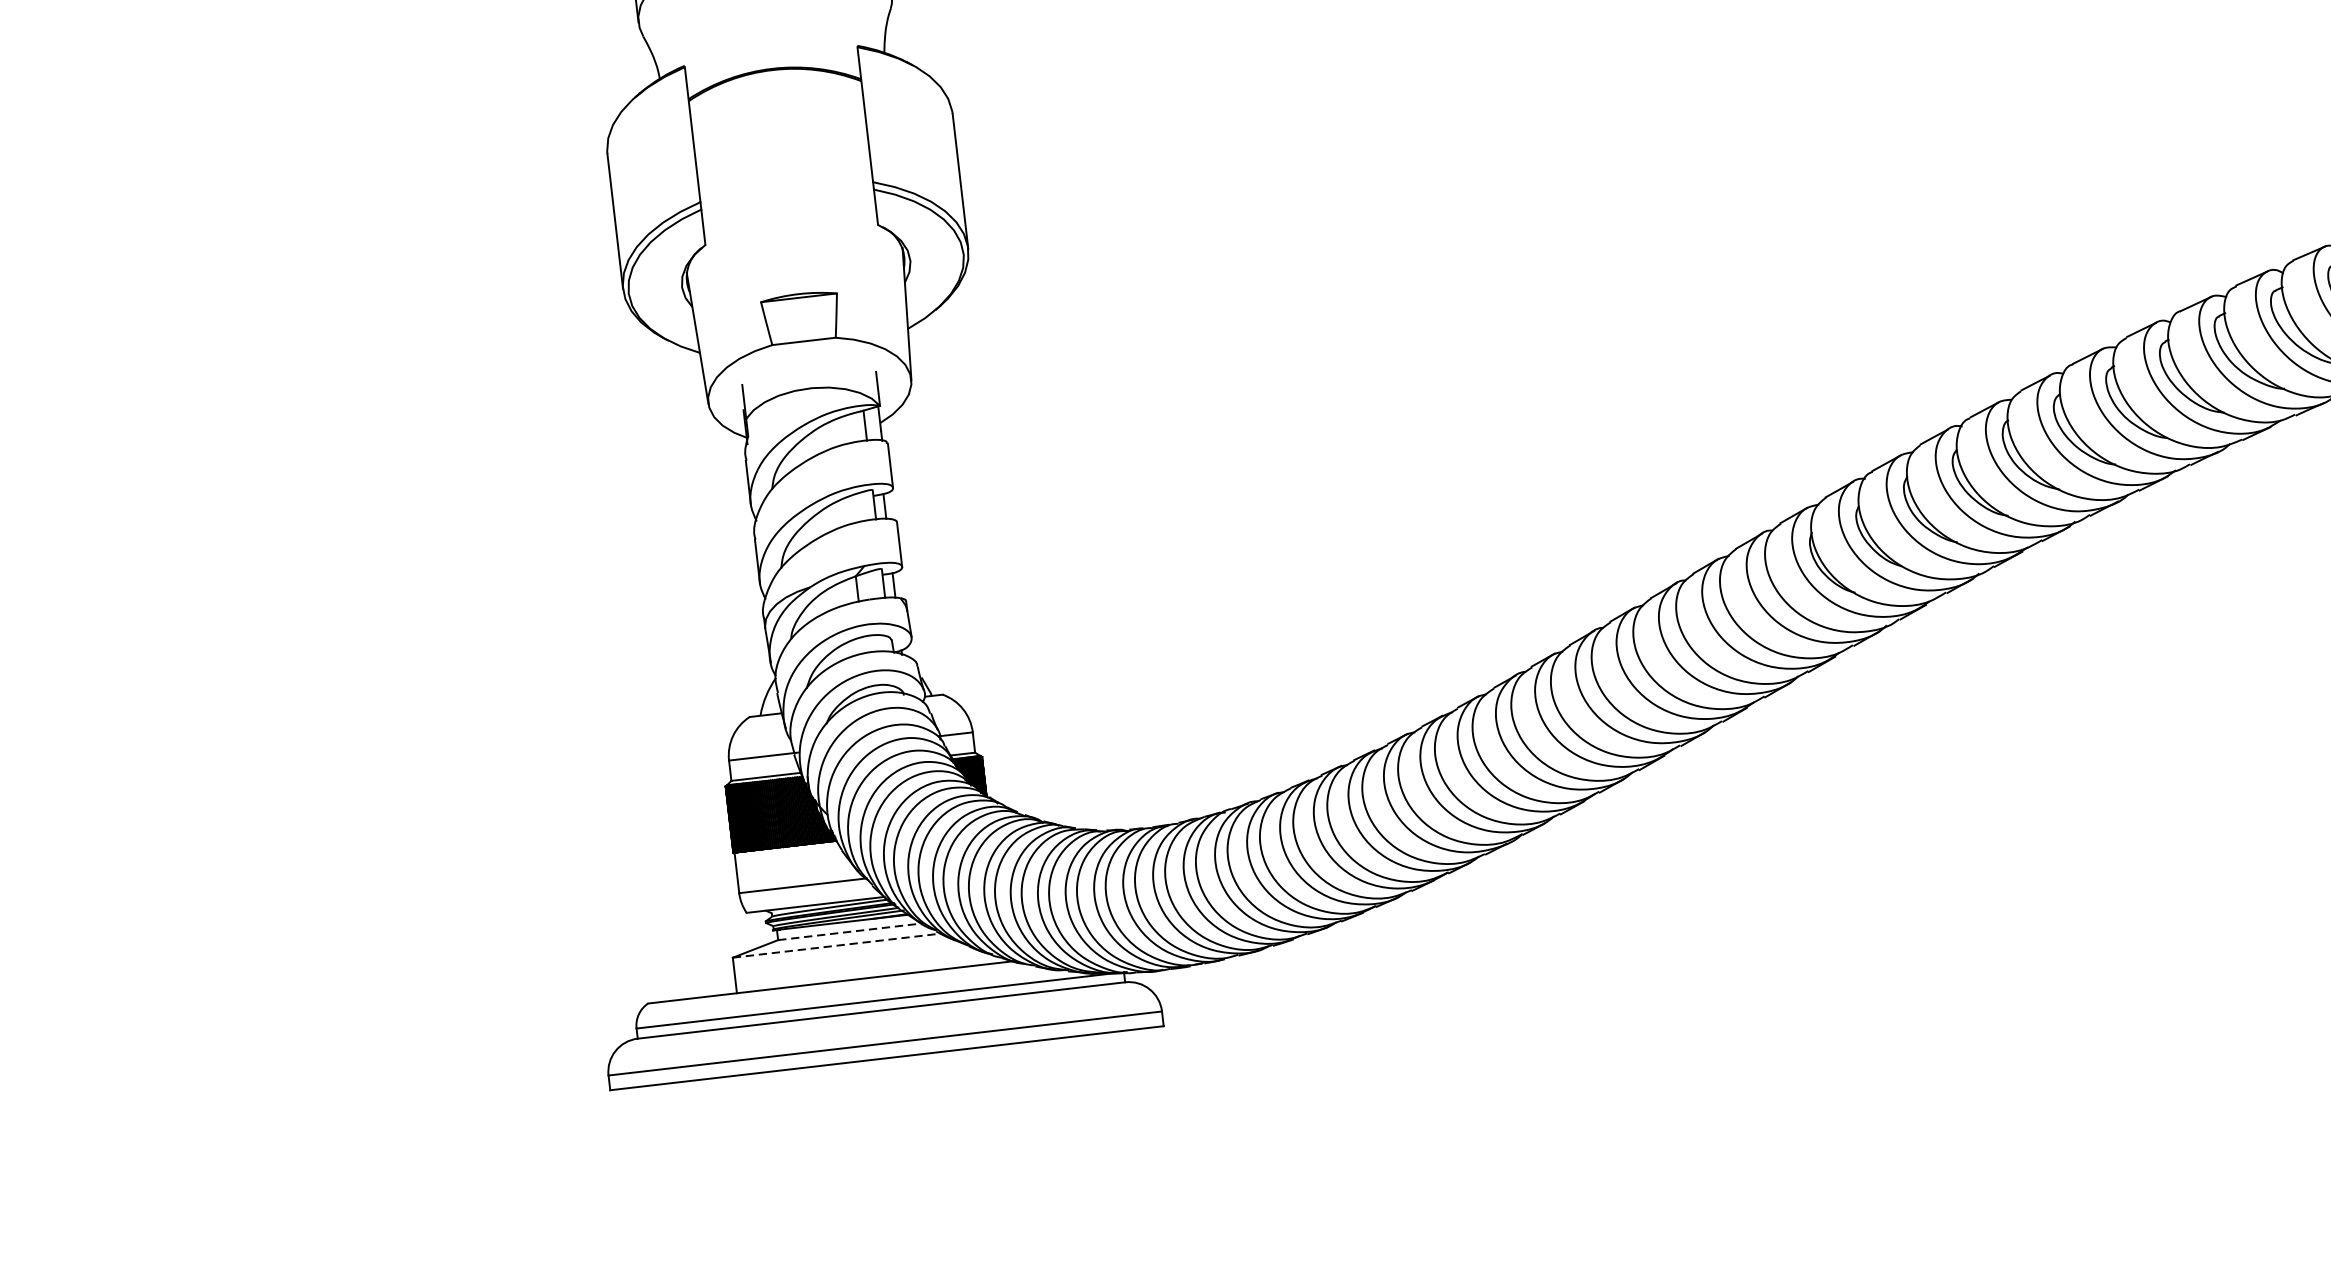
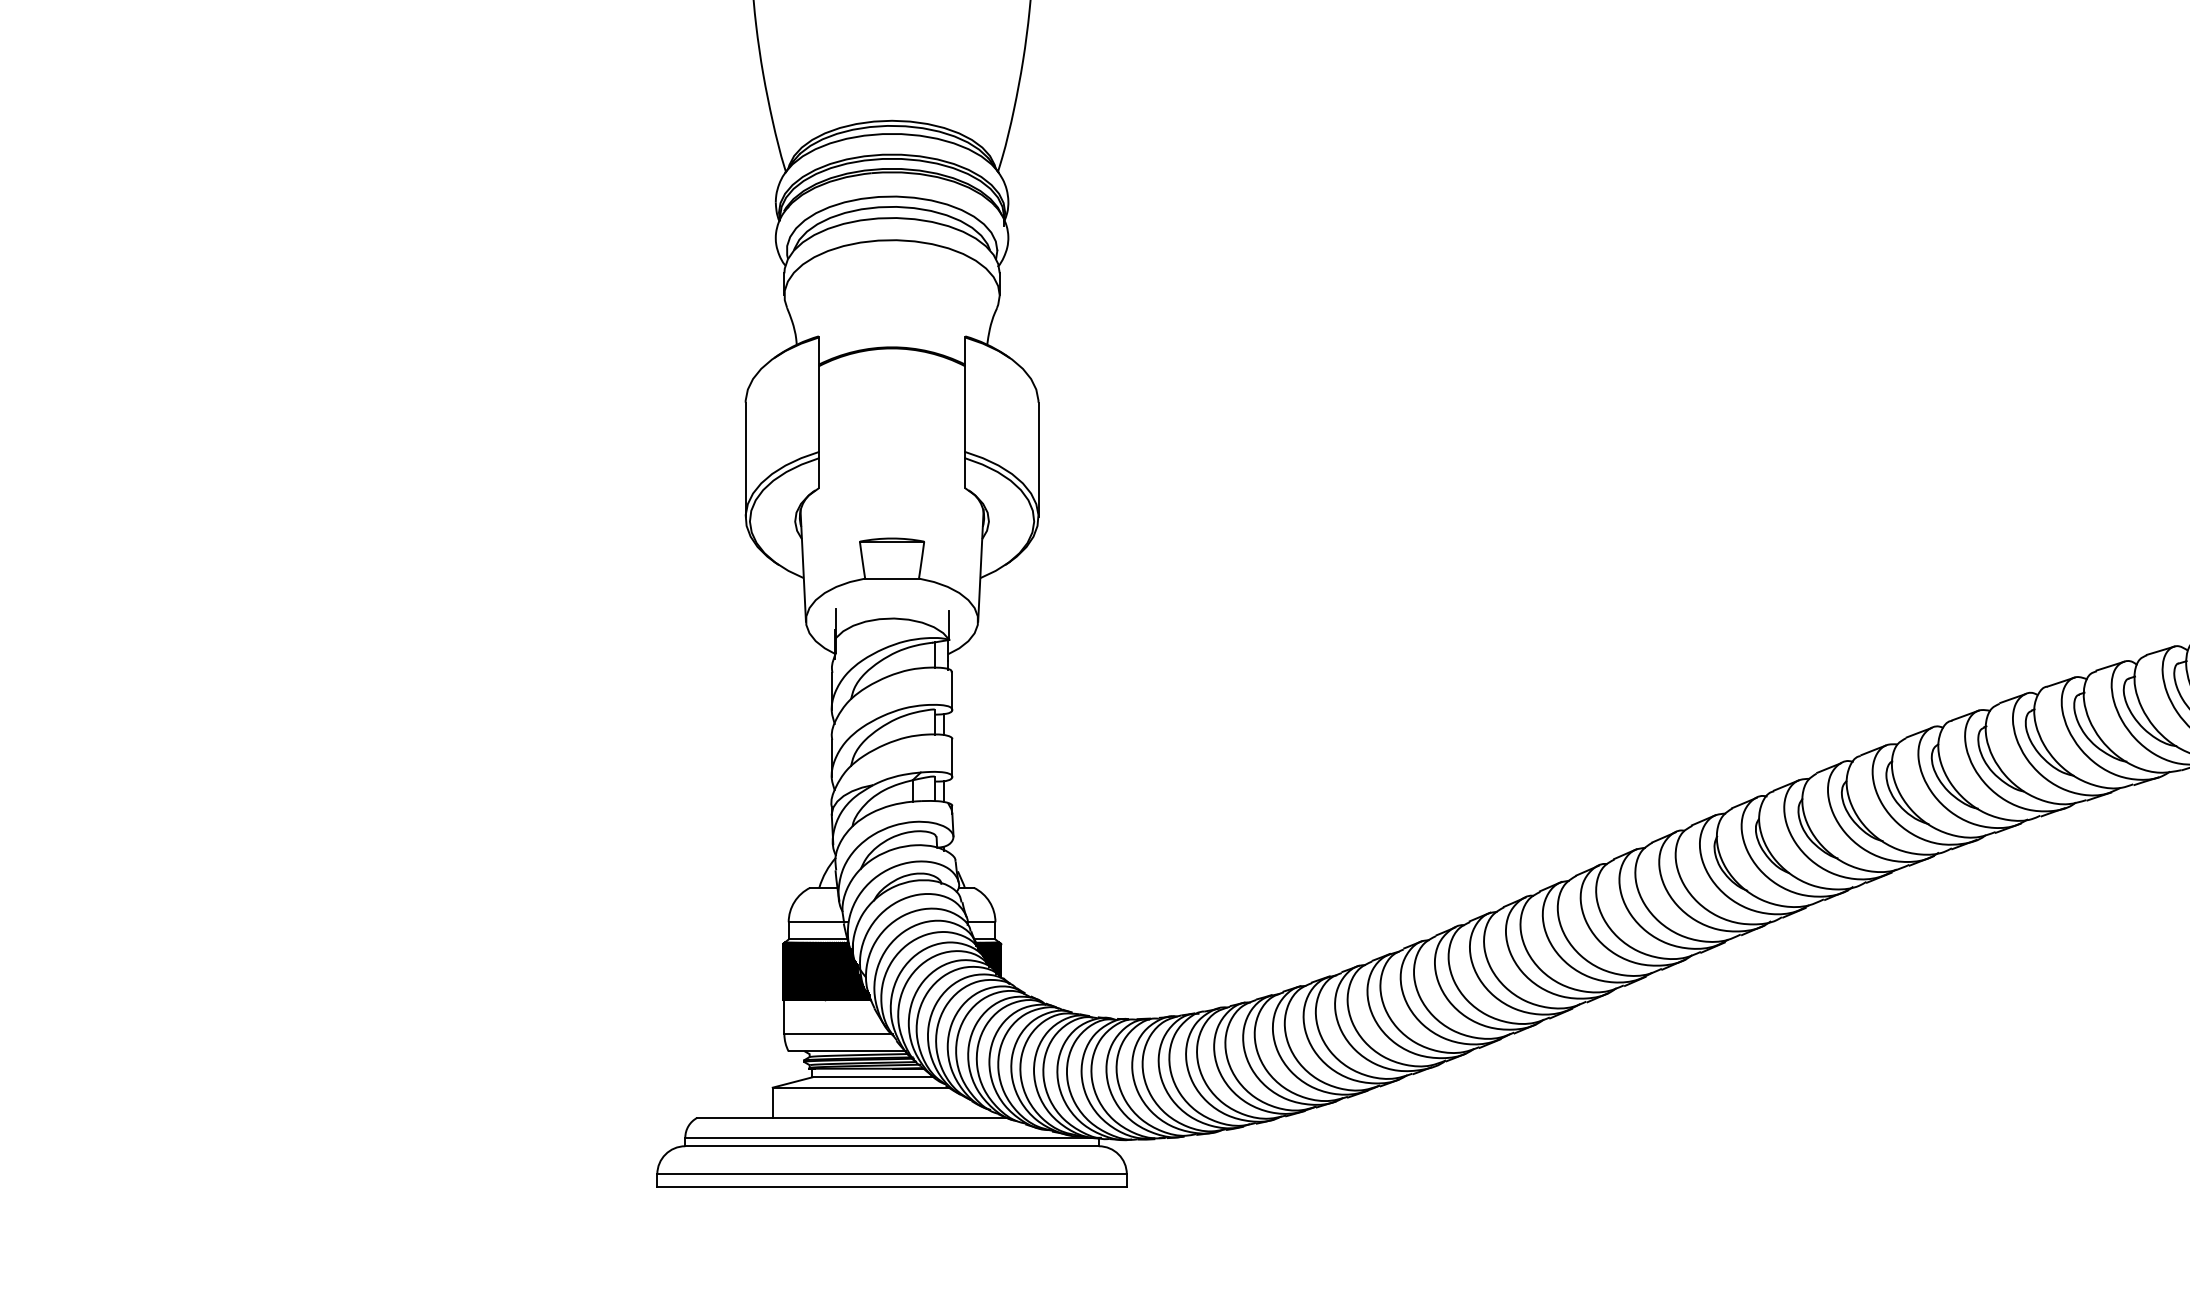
line: (851, 931) -> (874, 1077), dashed -> solid
line: (837, 945) -> (861, 1087), dashed -> solid

